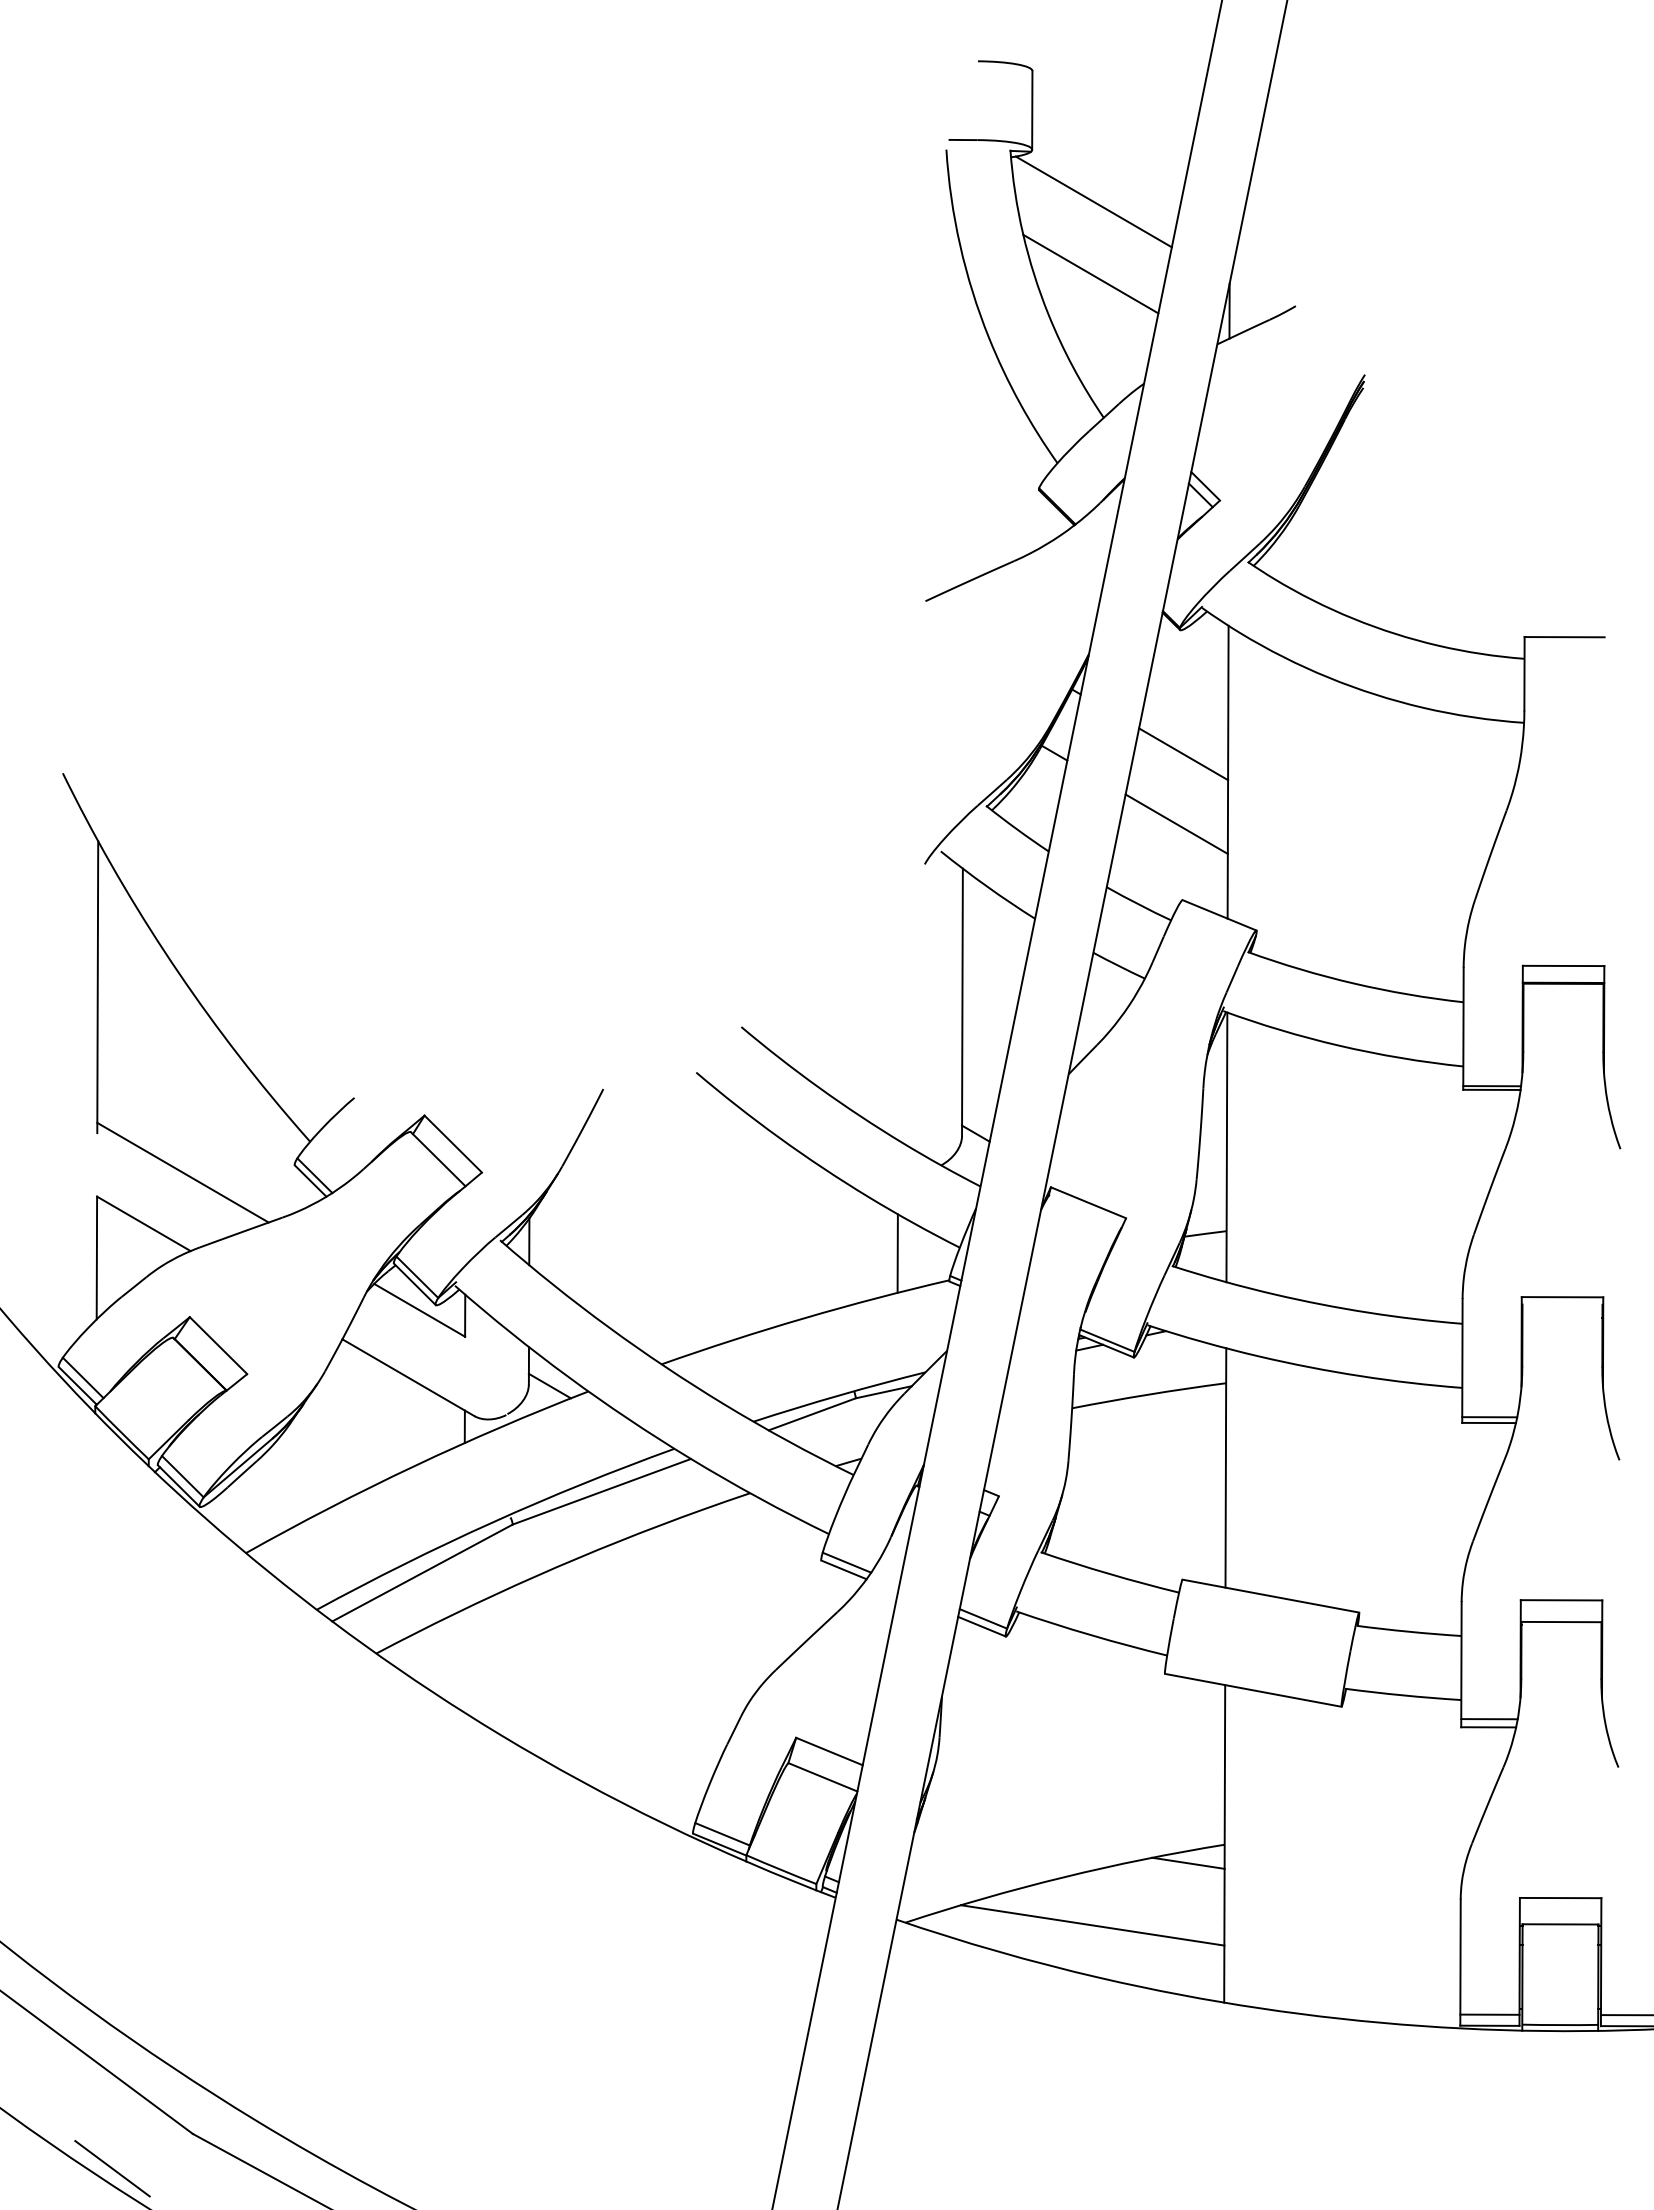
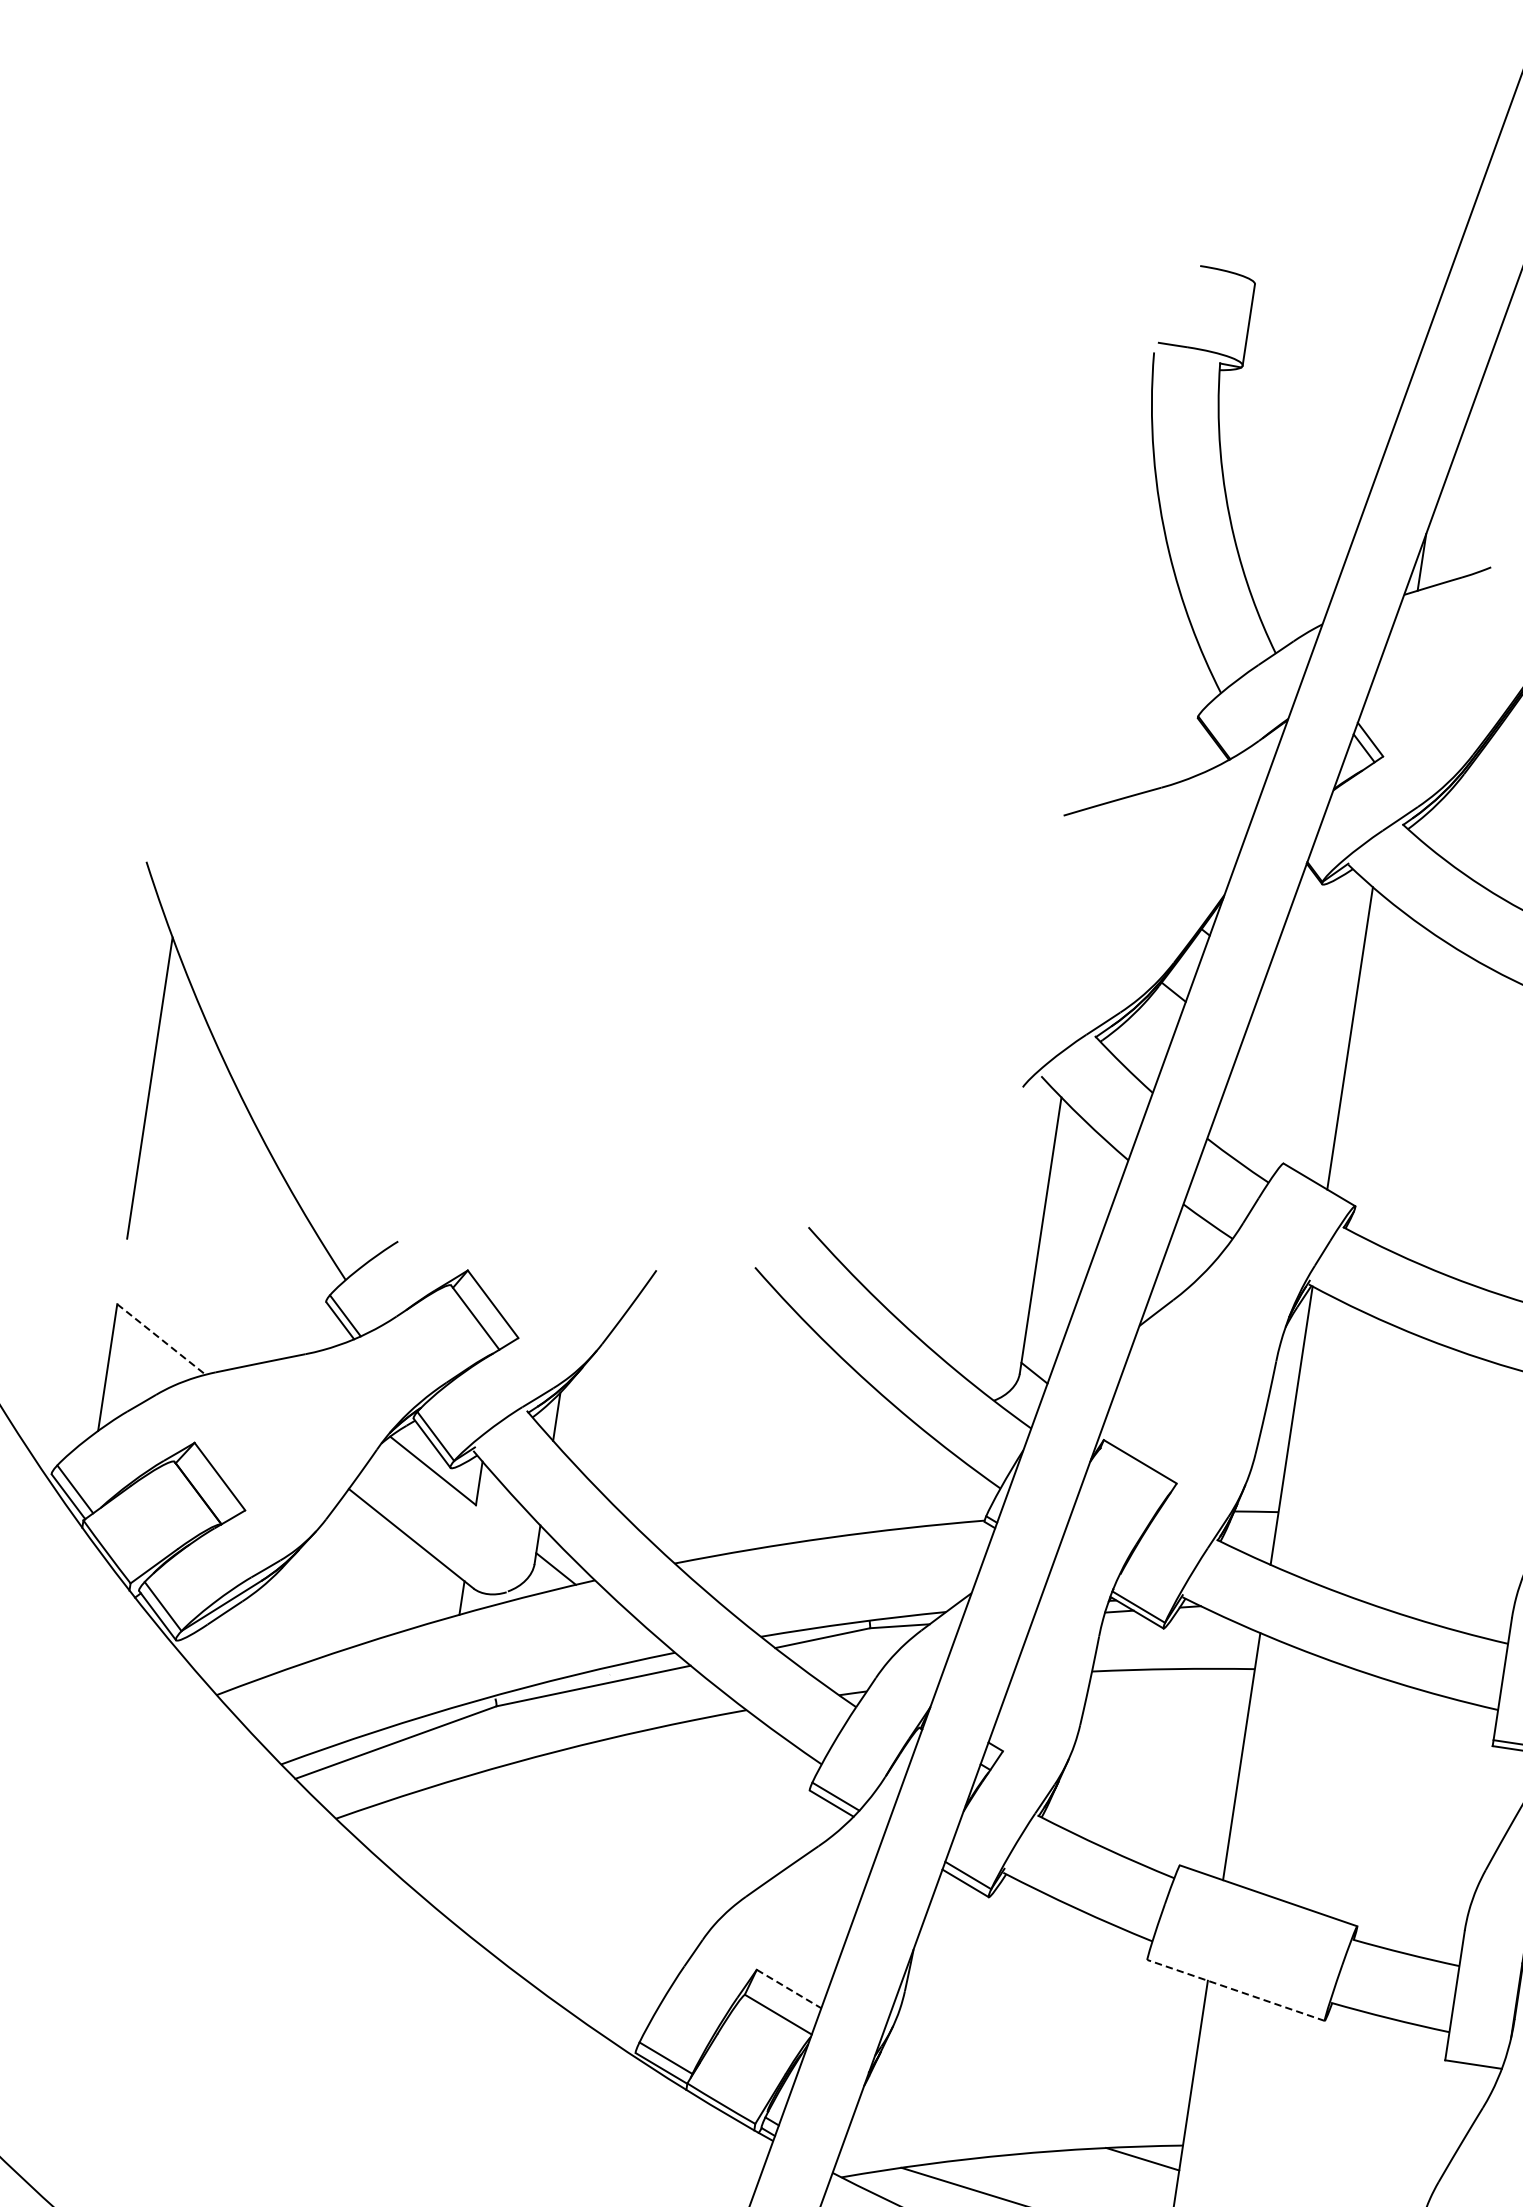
line: (1093, 201) -> (1298, 428), removed
line: (1090, 273) -> (1284, 502), removed
line: (1183, 754) -> (1306, 1013), removed
line: (1176, 823) -> (1288, 1083), removed
line: (182, 1172) -> (209, 1292), removed
line: (144, 1224) -> (161, 1340), solid -> dashed
line: (897, 1253) -> (935, 1485), removed
line: (1253, 1690) -> (1236, 1990), solid -> dashed
line: (1489, 1719) -> (1475, 2056), removed
line: (829, 1751) -> (789, 1988), solid -> dashed

